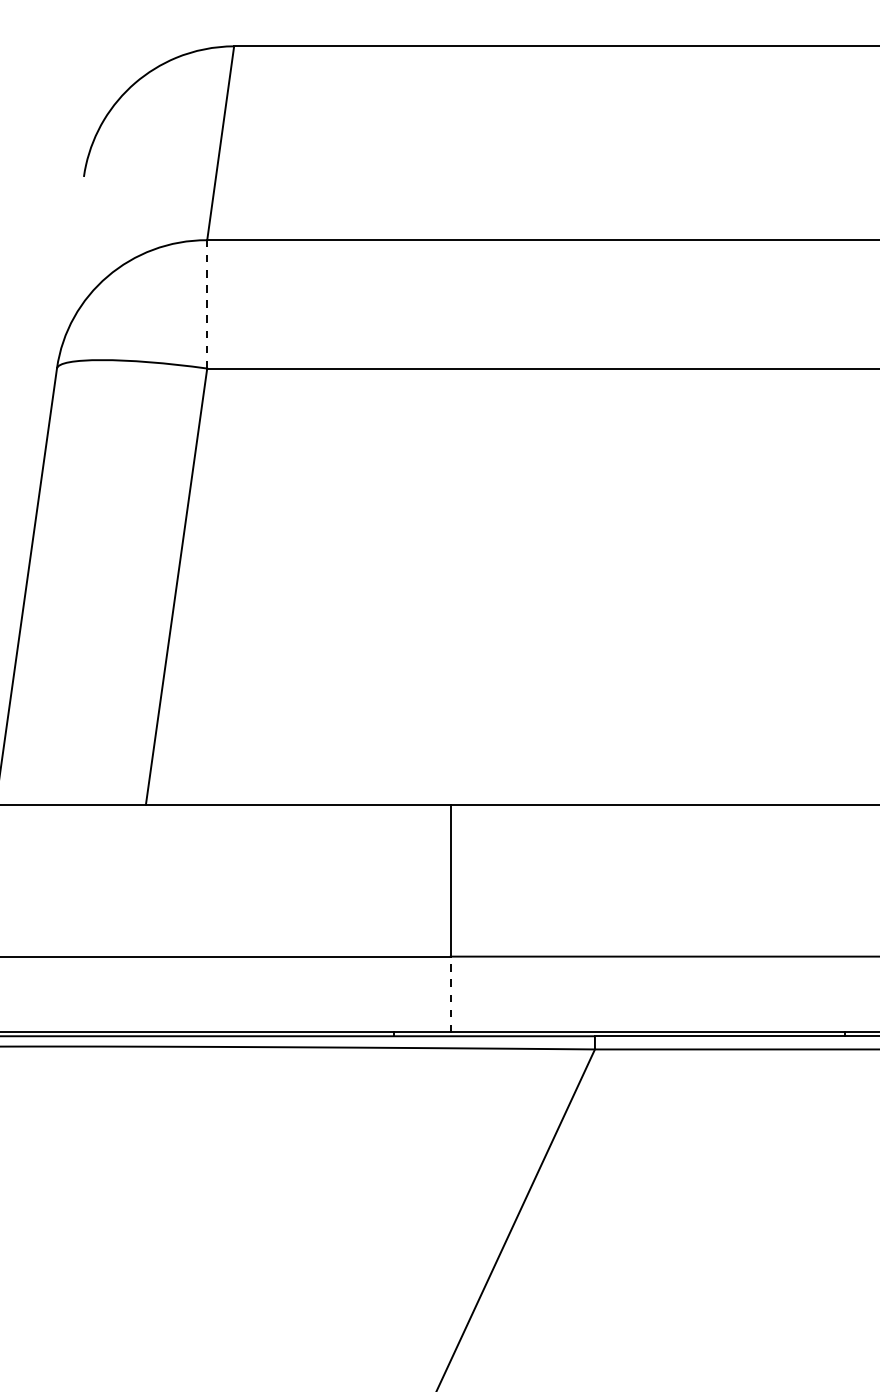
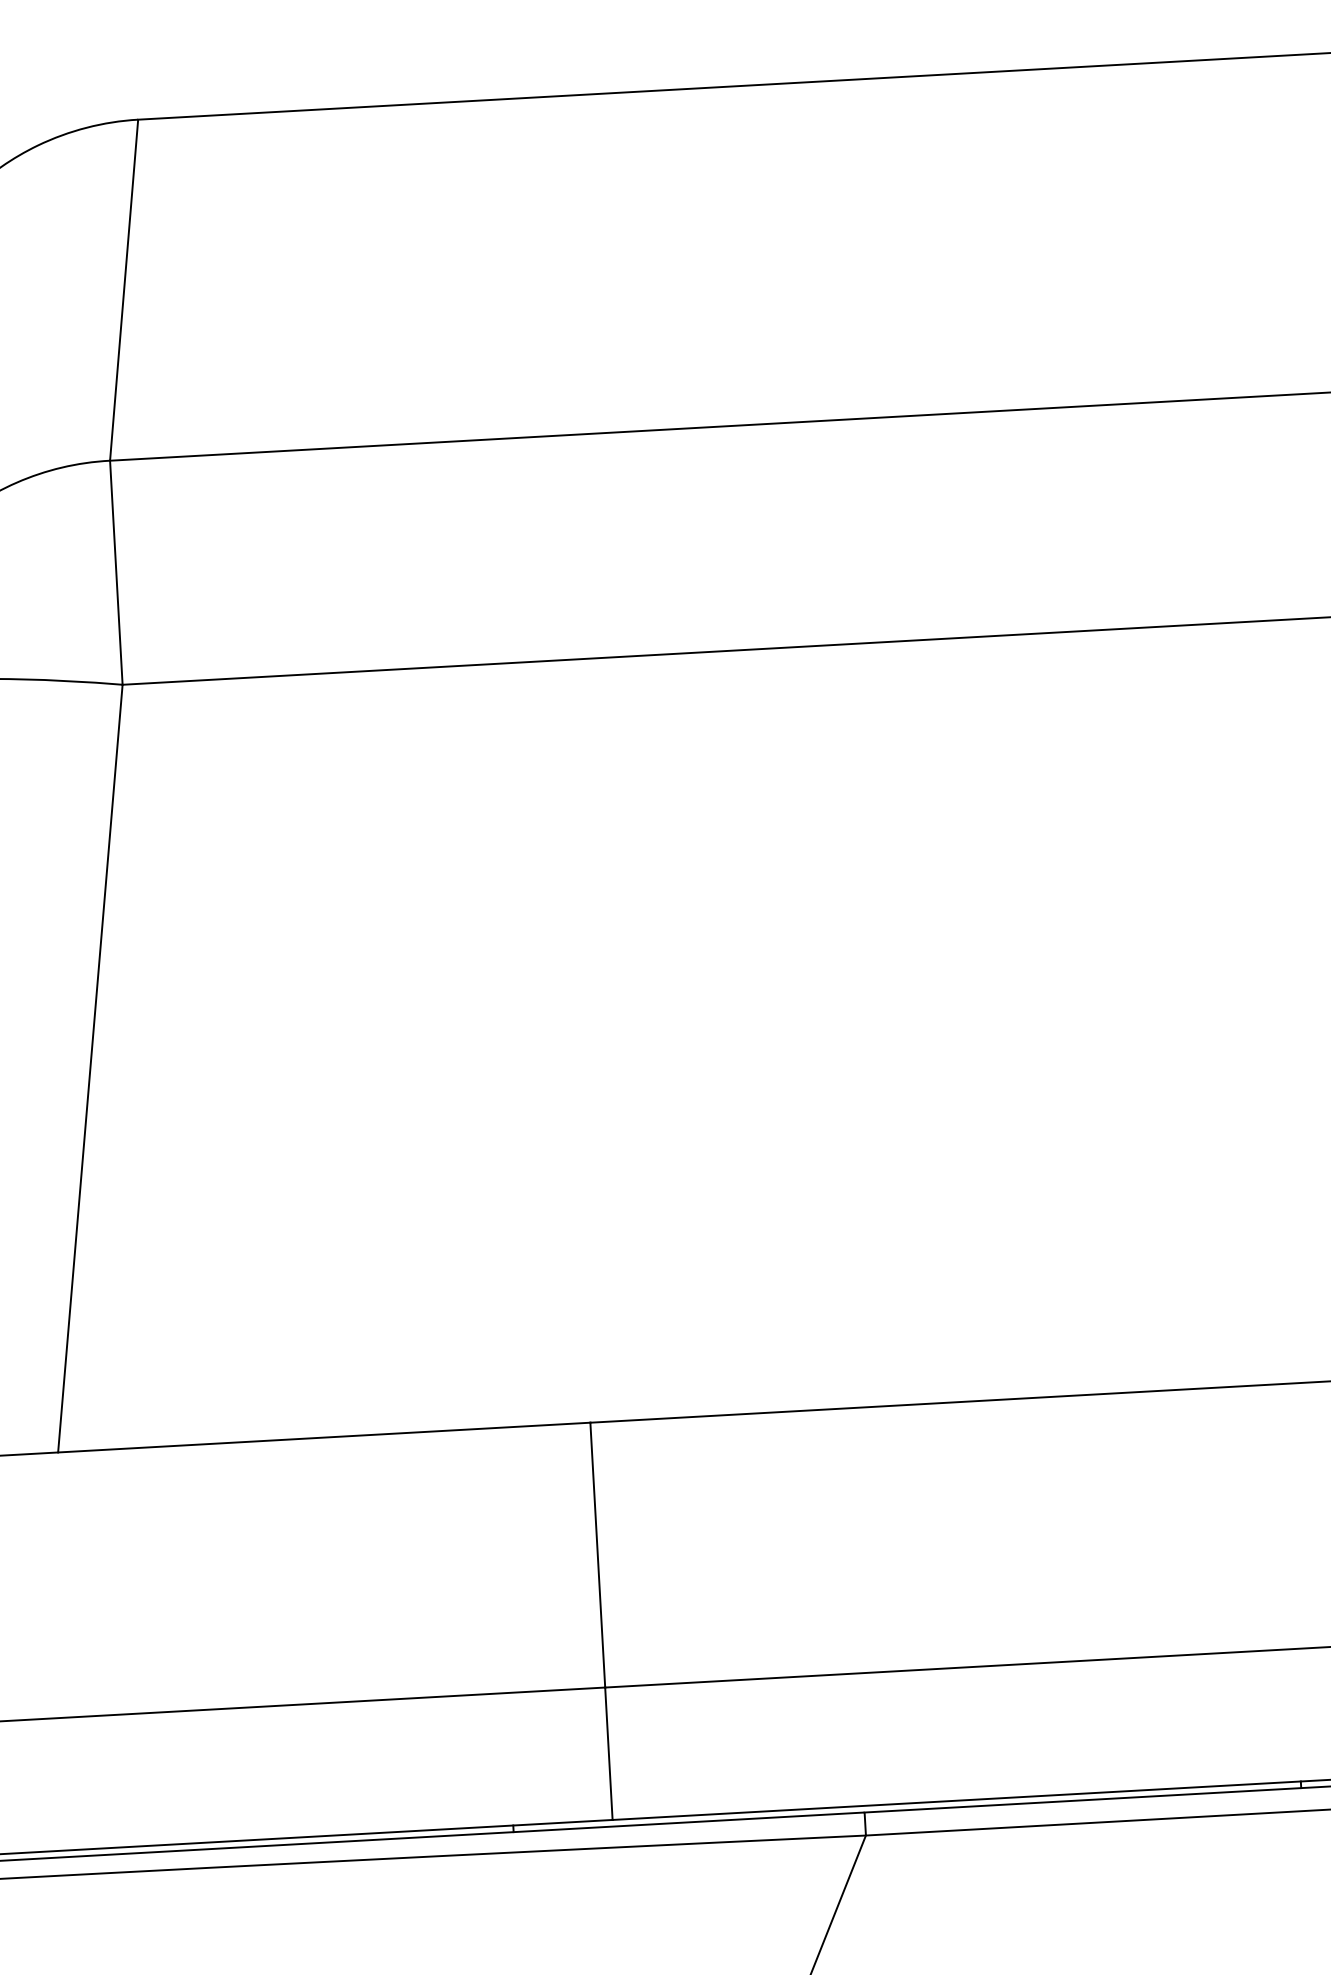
line: (207, 303) -> (116, 571), dashed -> solid
line: (450, 994) -> (608, 1753), dashed -> solid

